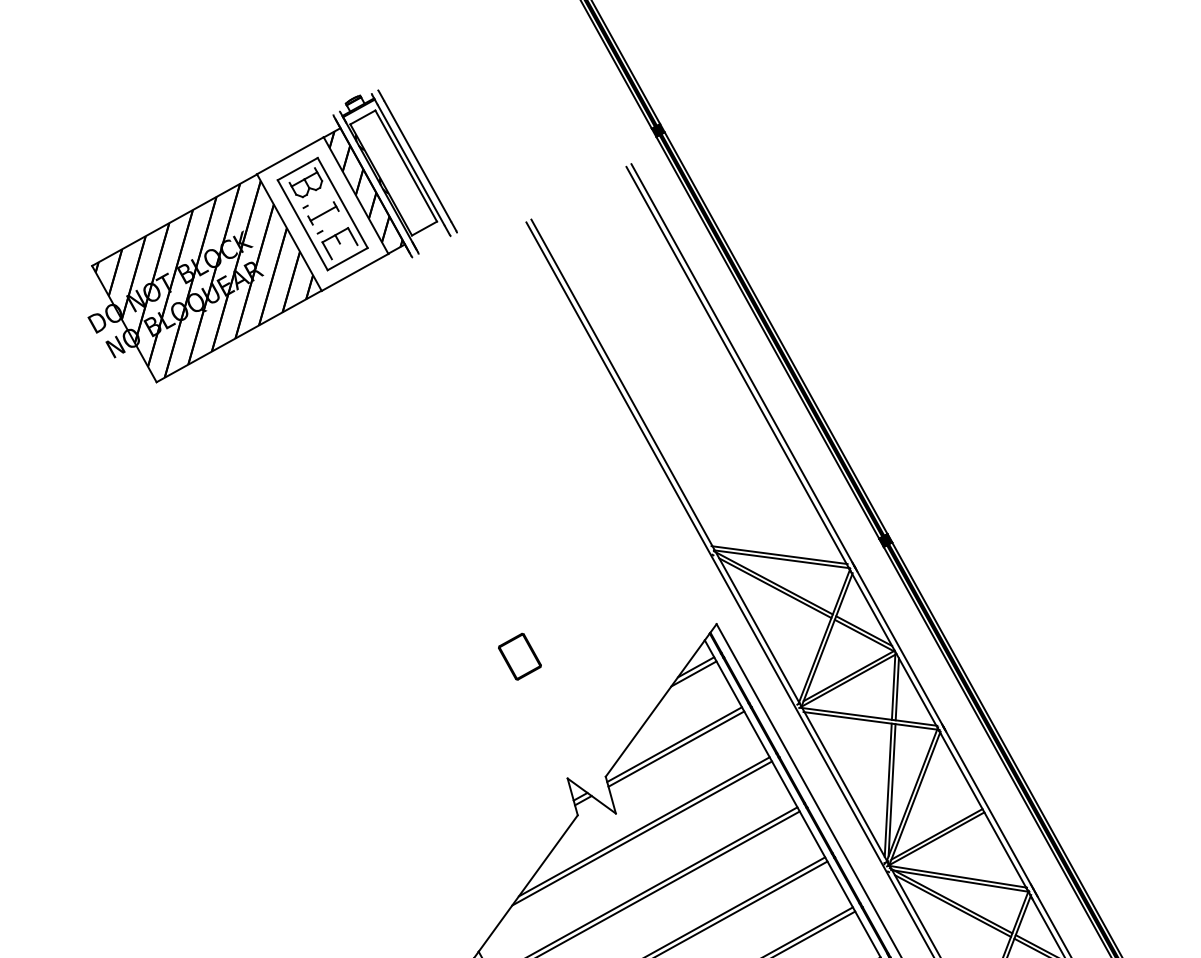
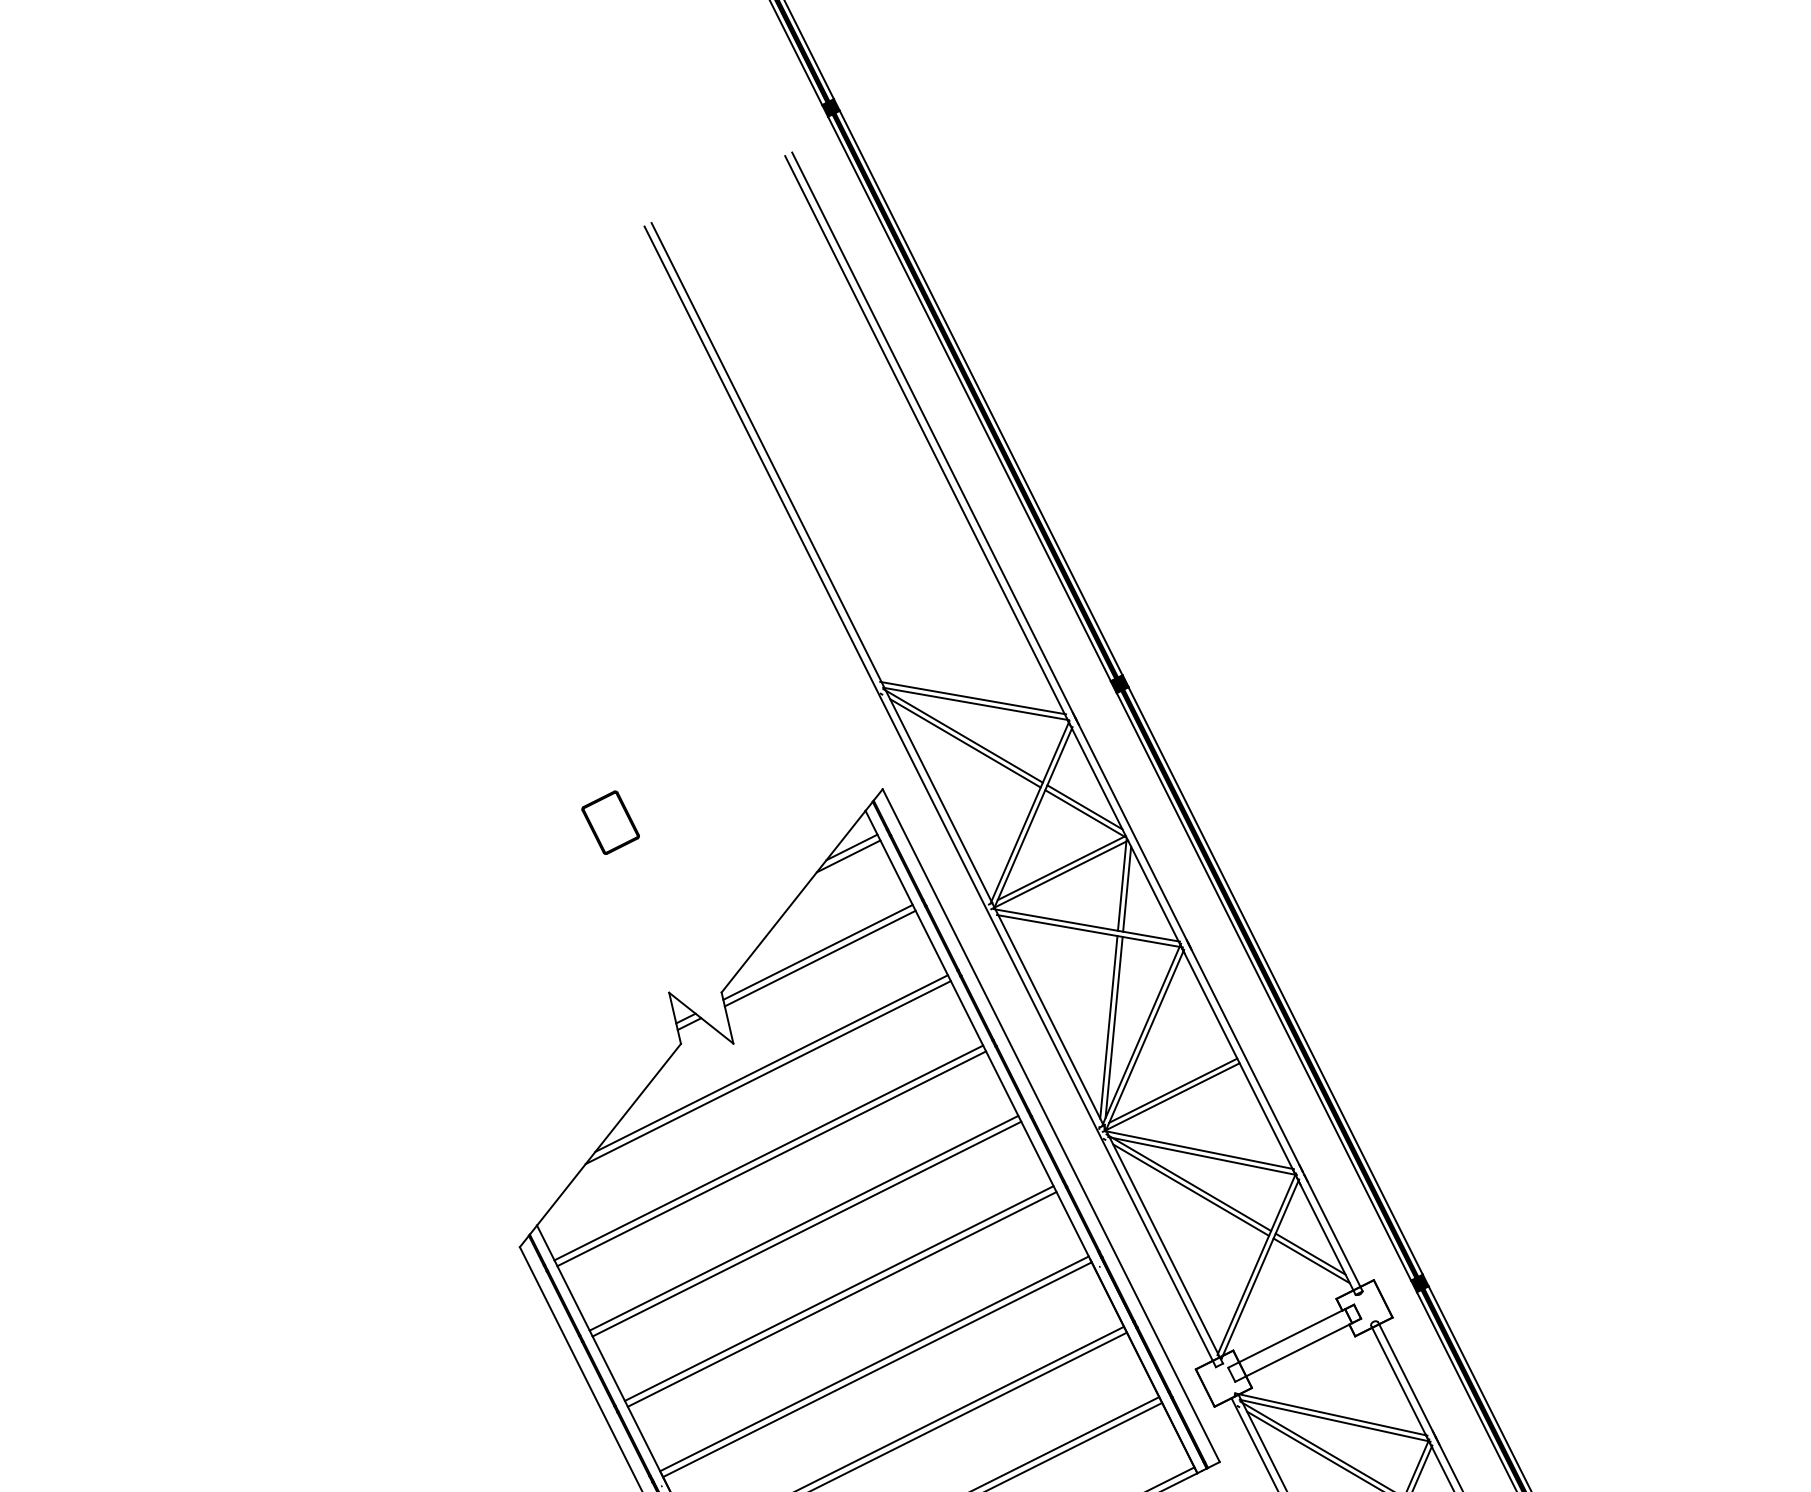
part: (270, 236) -> (292, 230), removed

